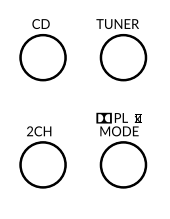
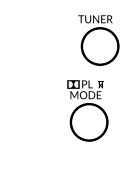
part: (42, 50) -> (34, 40), removed
part: (121, 150) -> (87, 110), moved
part: (42, 157) -> (34, 127), removed

